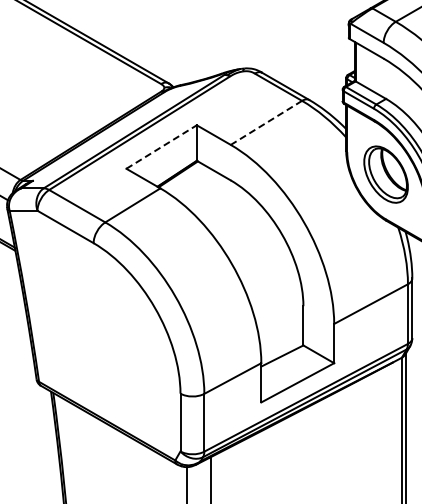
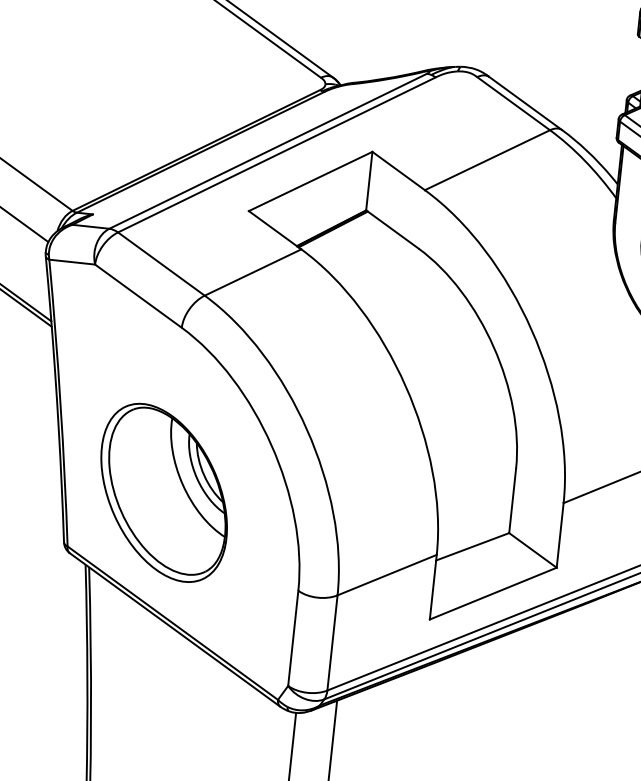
line: (266, 122) -> (487, 159), dashed -> solid
line: (162, 146) -> (312, 180), dashed -> solid
part: (93, 343) -> (163, 492), added

